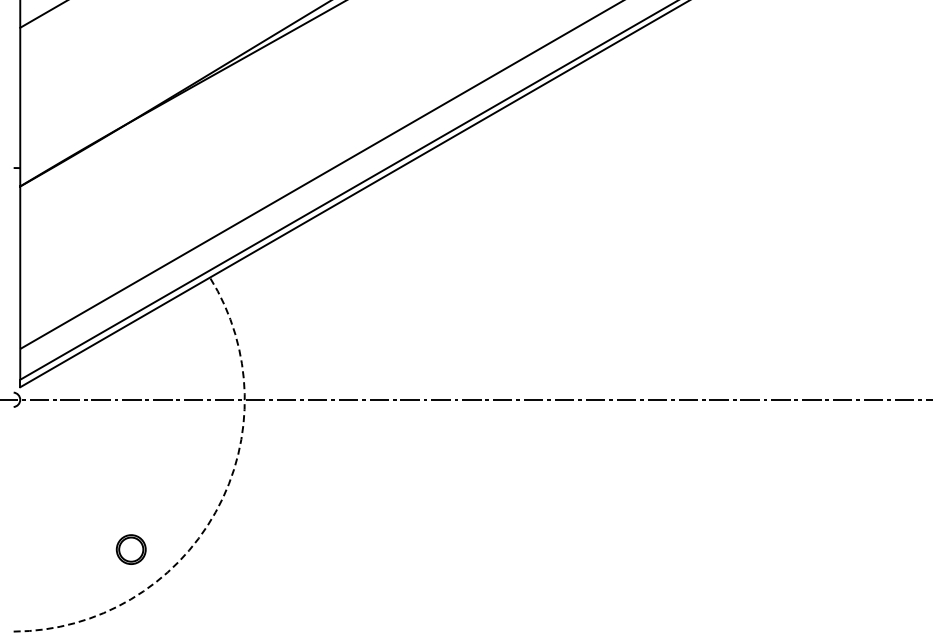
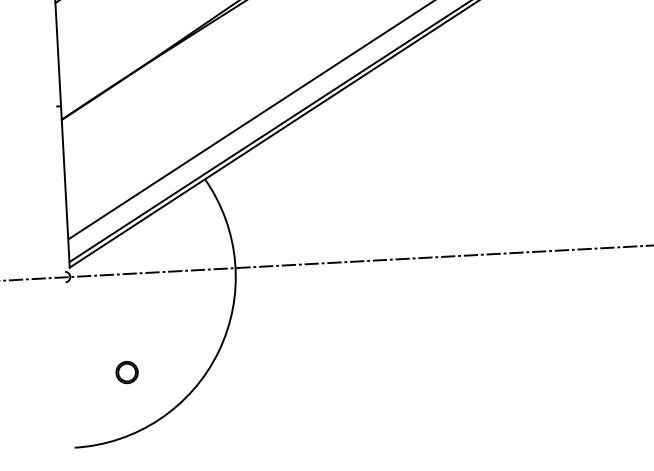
arc: (215, 512) -> (218, 352), dashed -> solid
part: (130, 549) -> (126, 372), moved

